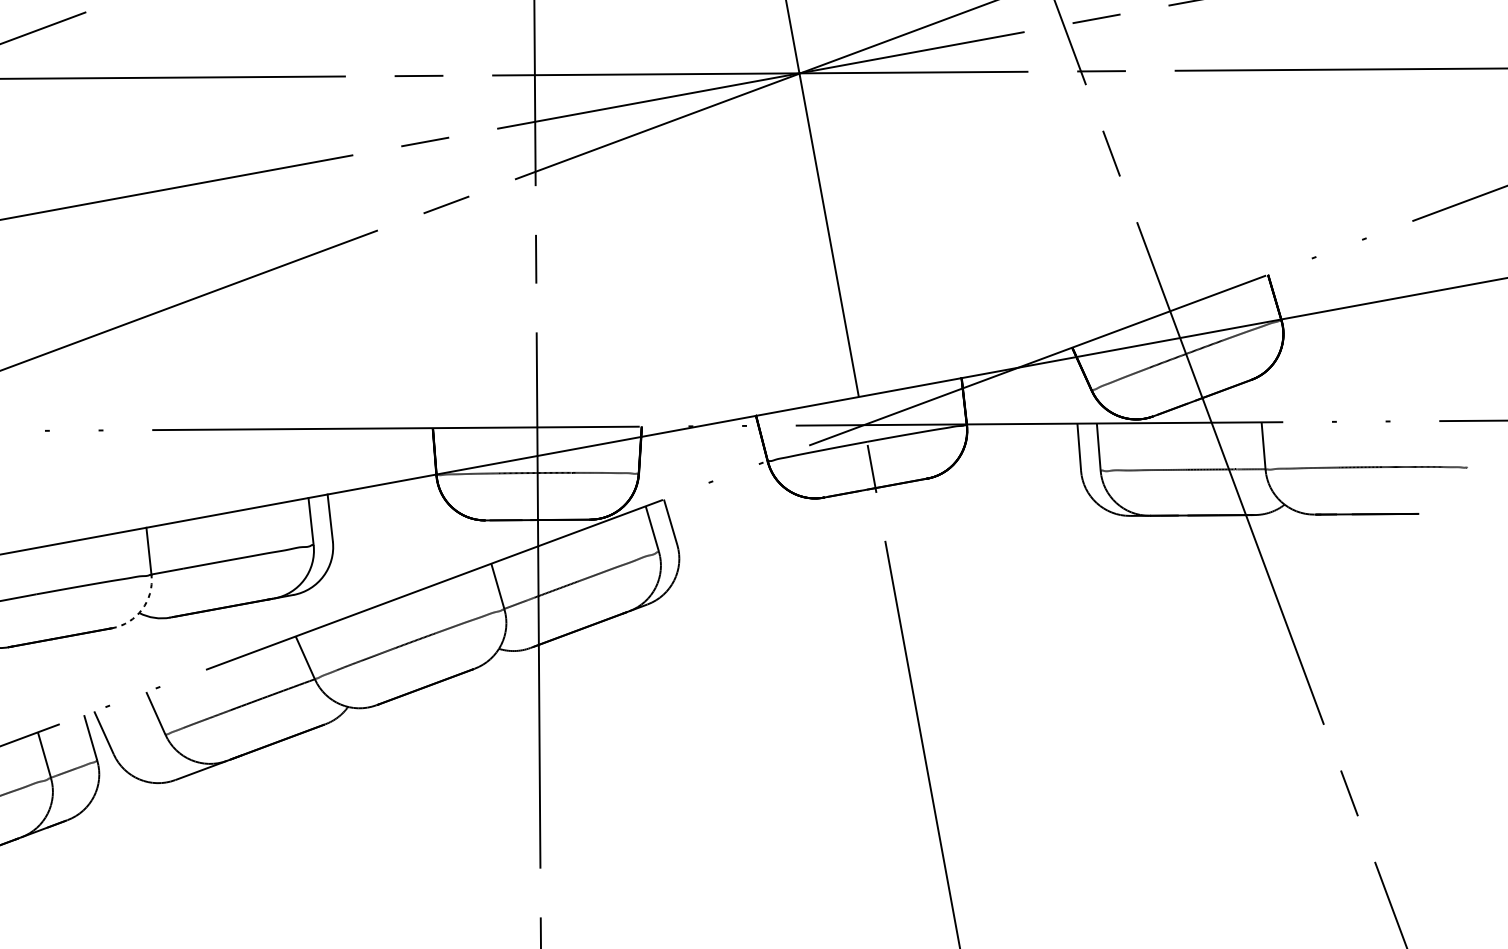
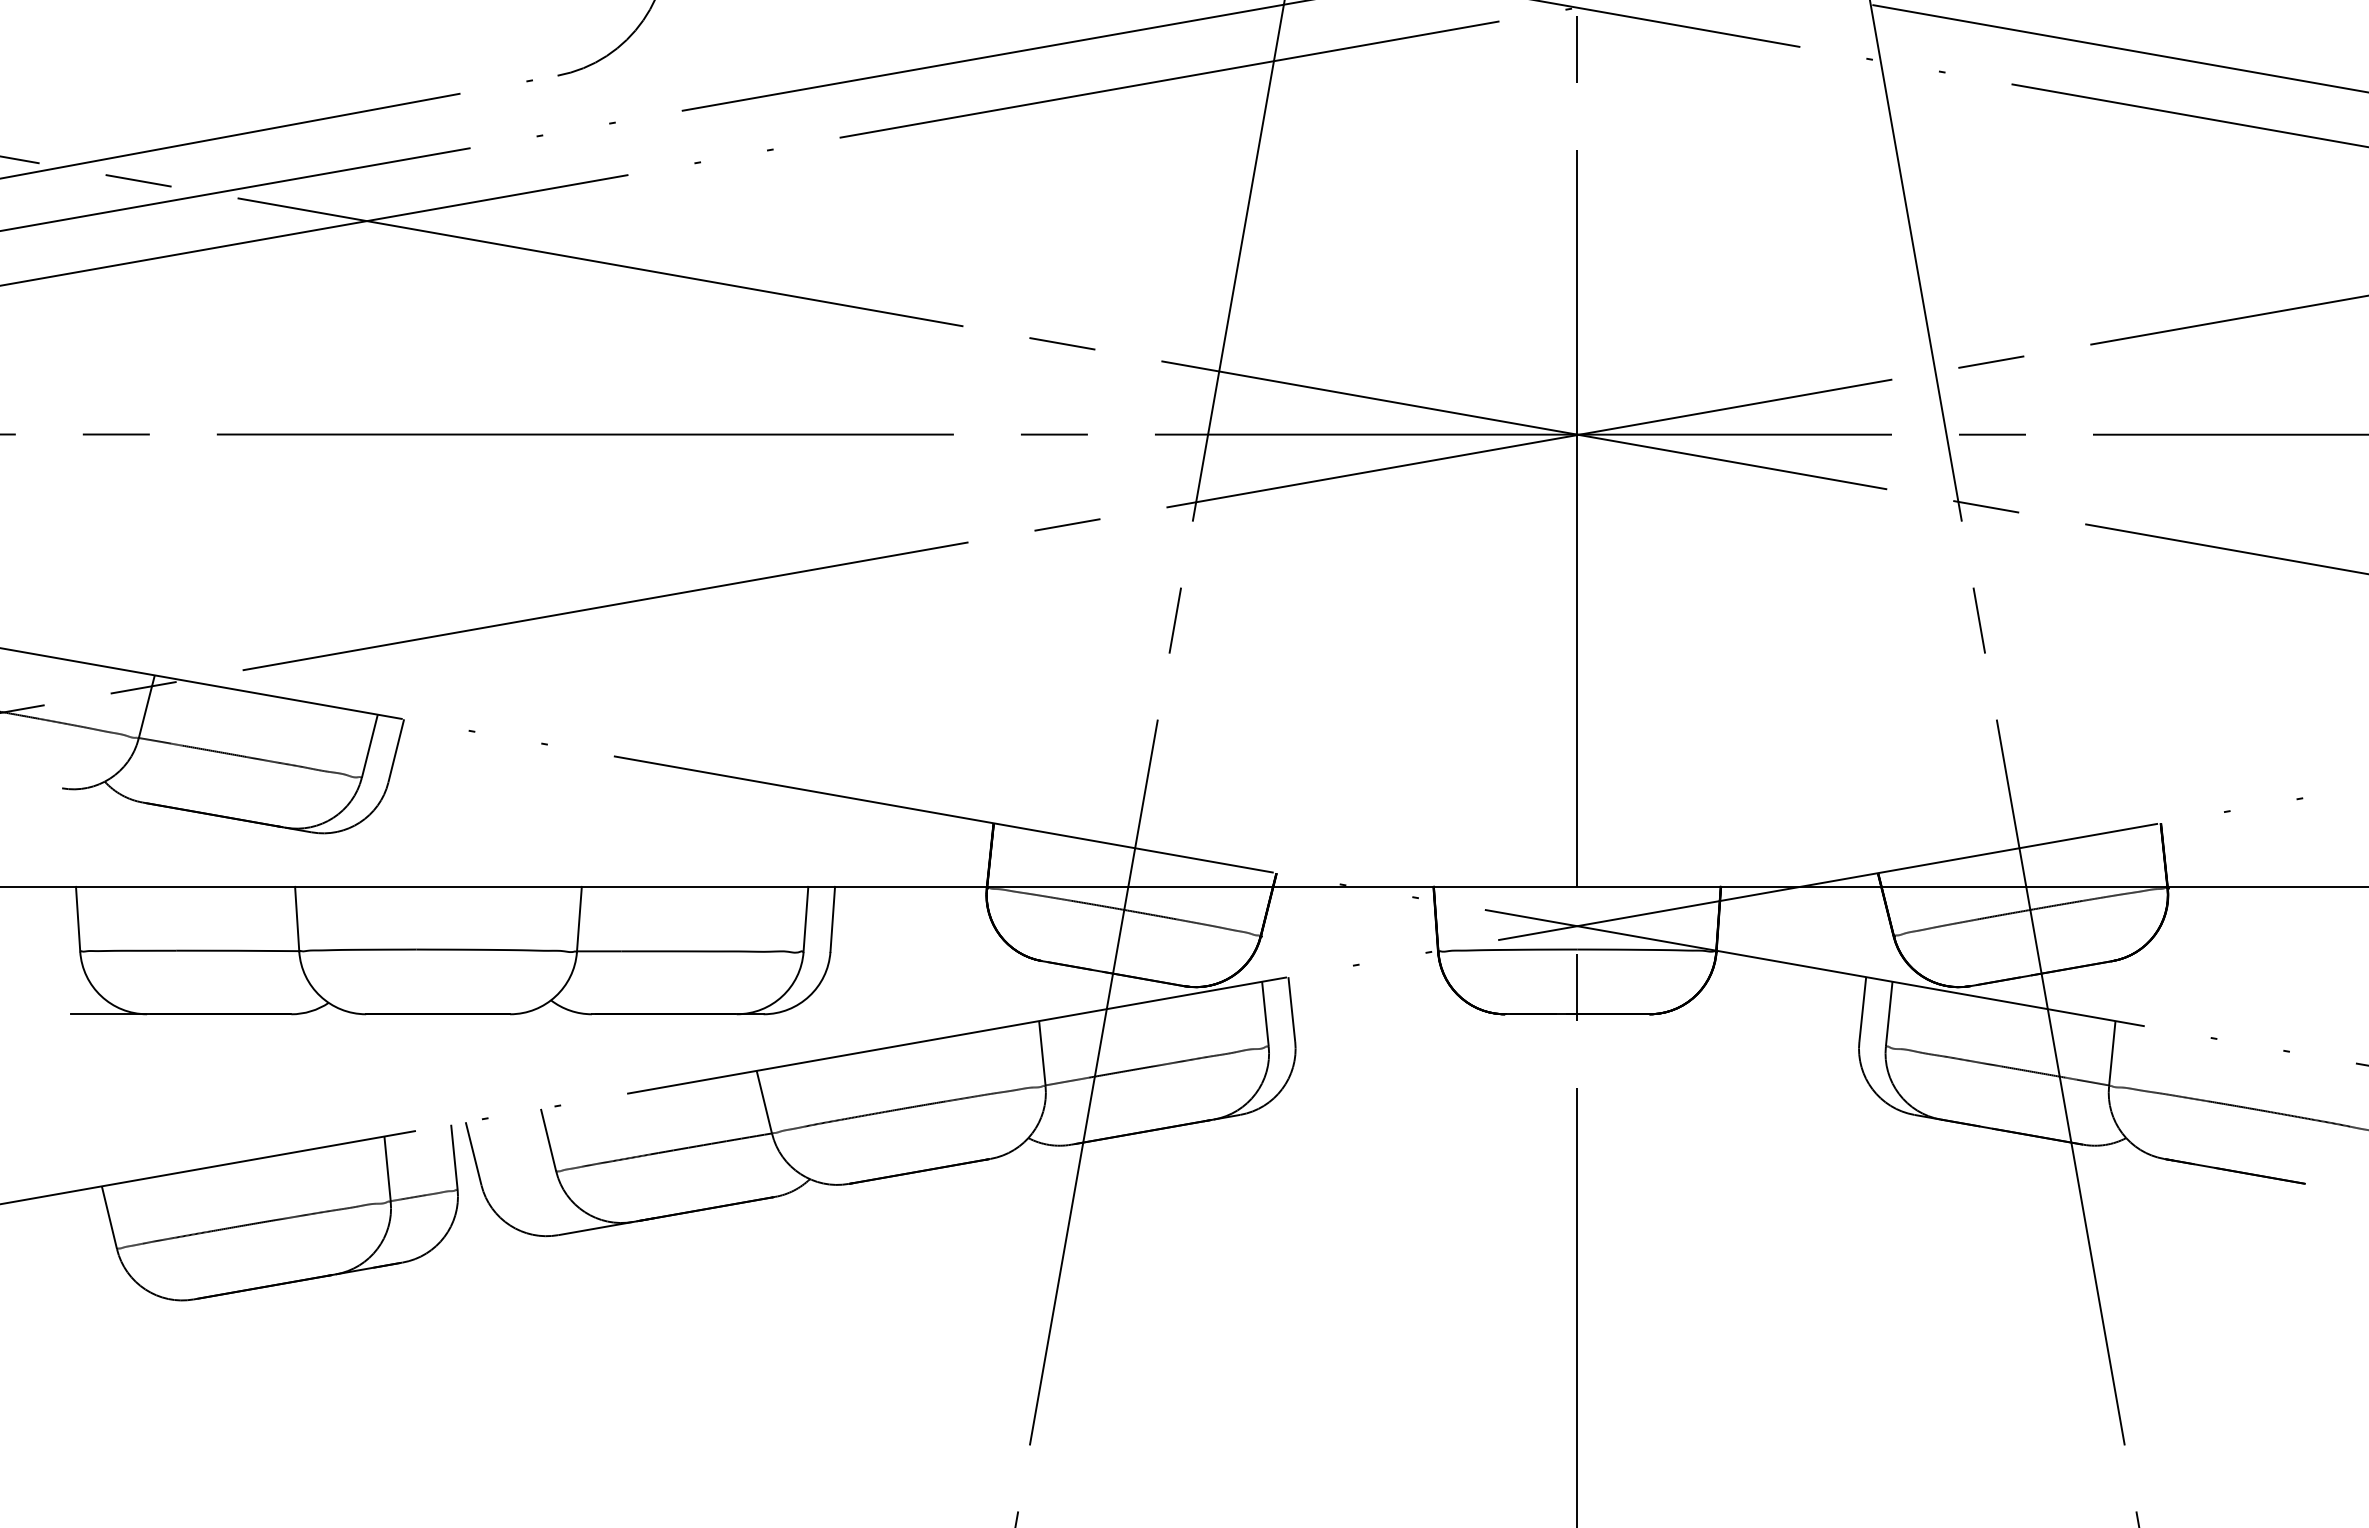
arc: (141, 609) -> (555, 996), dashed -> solid

